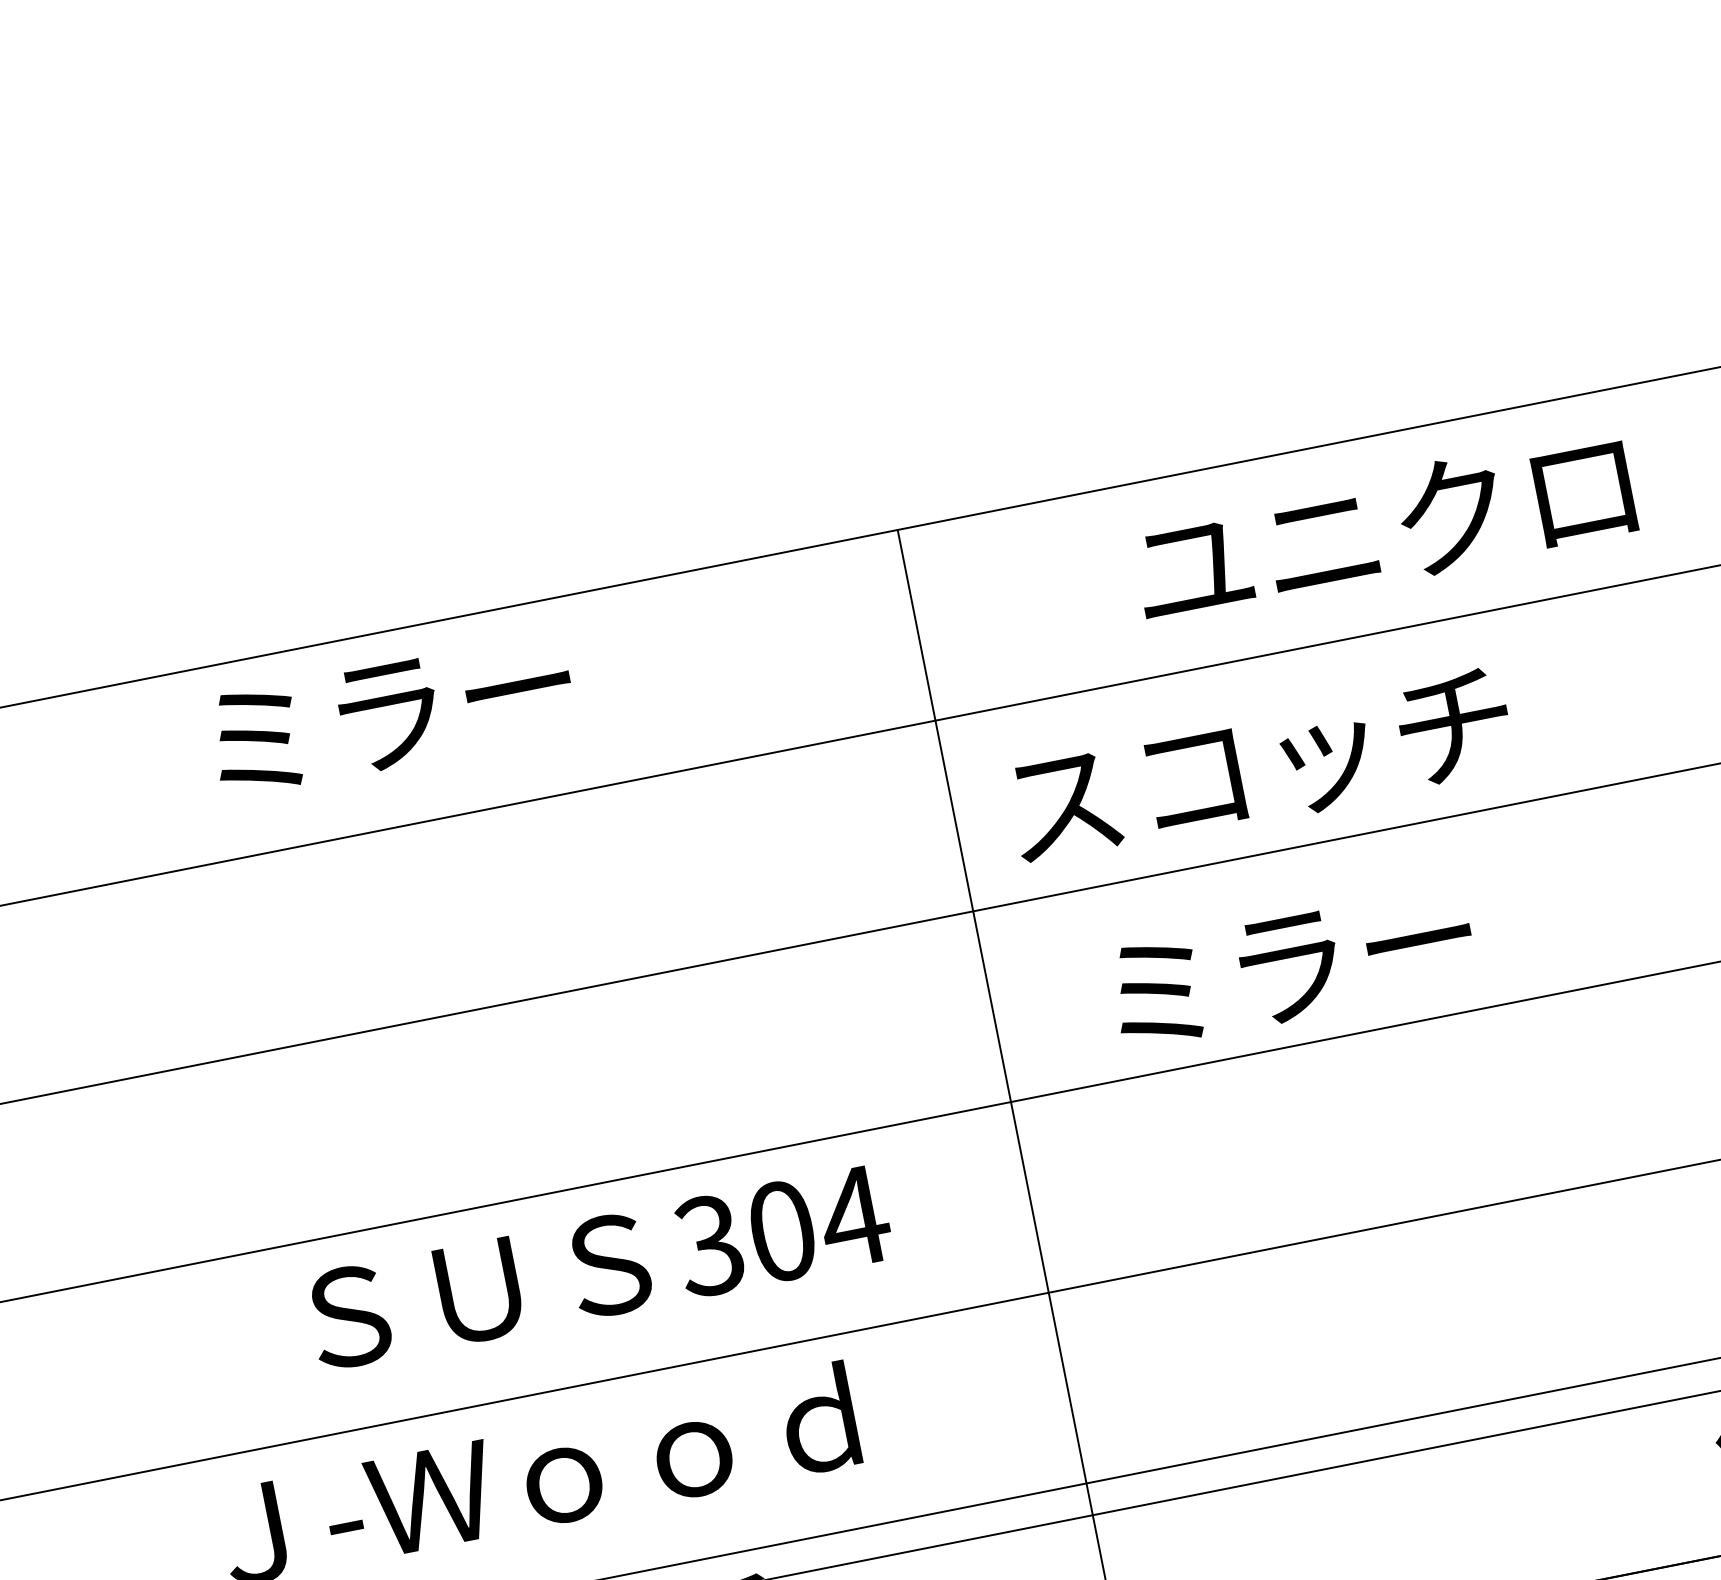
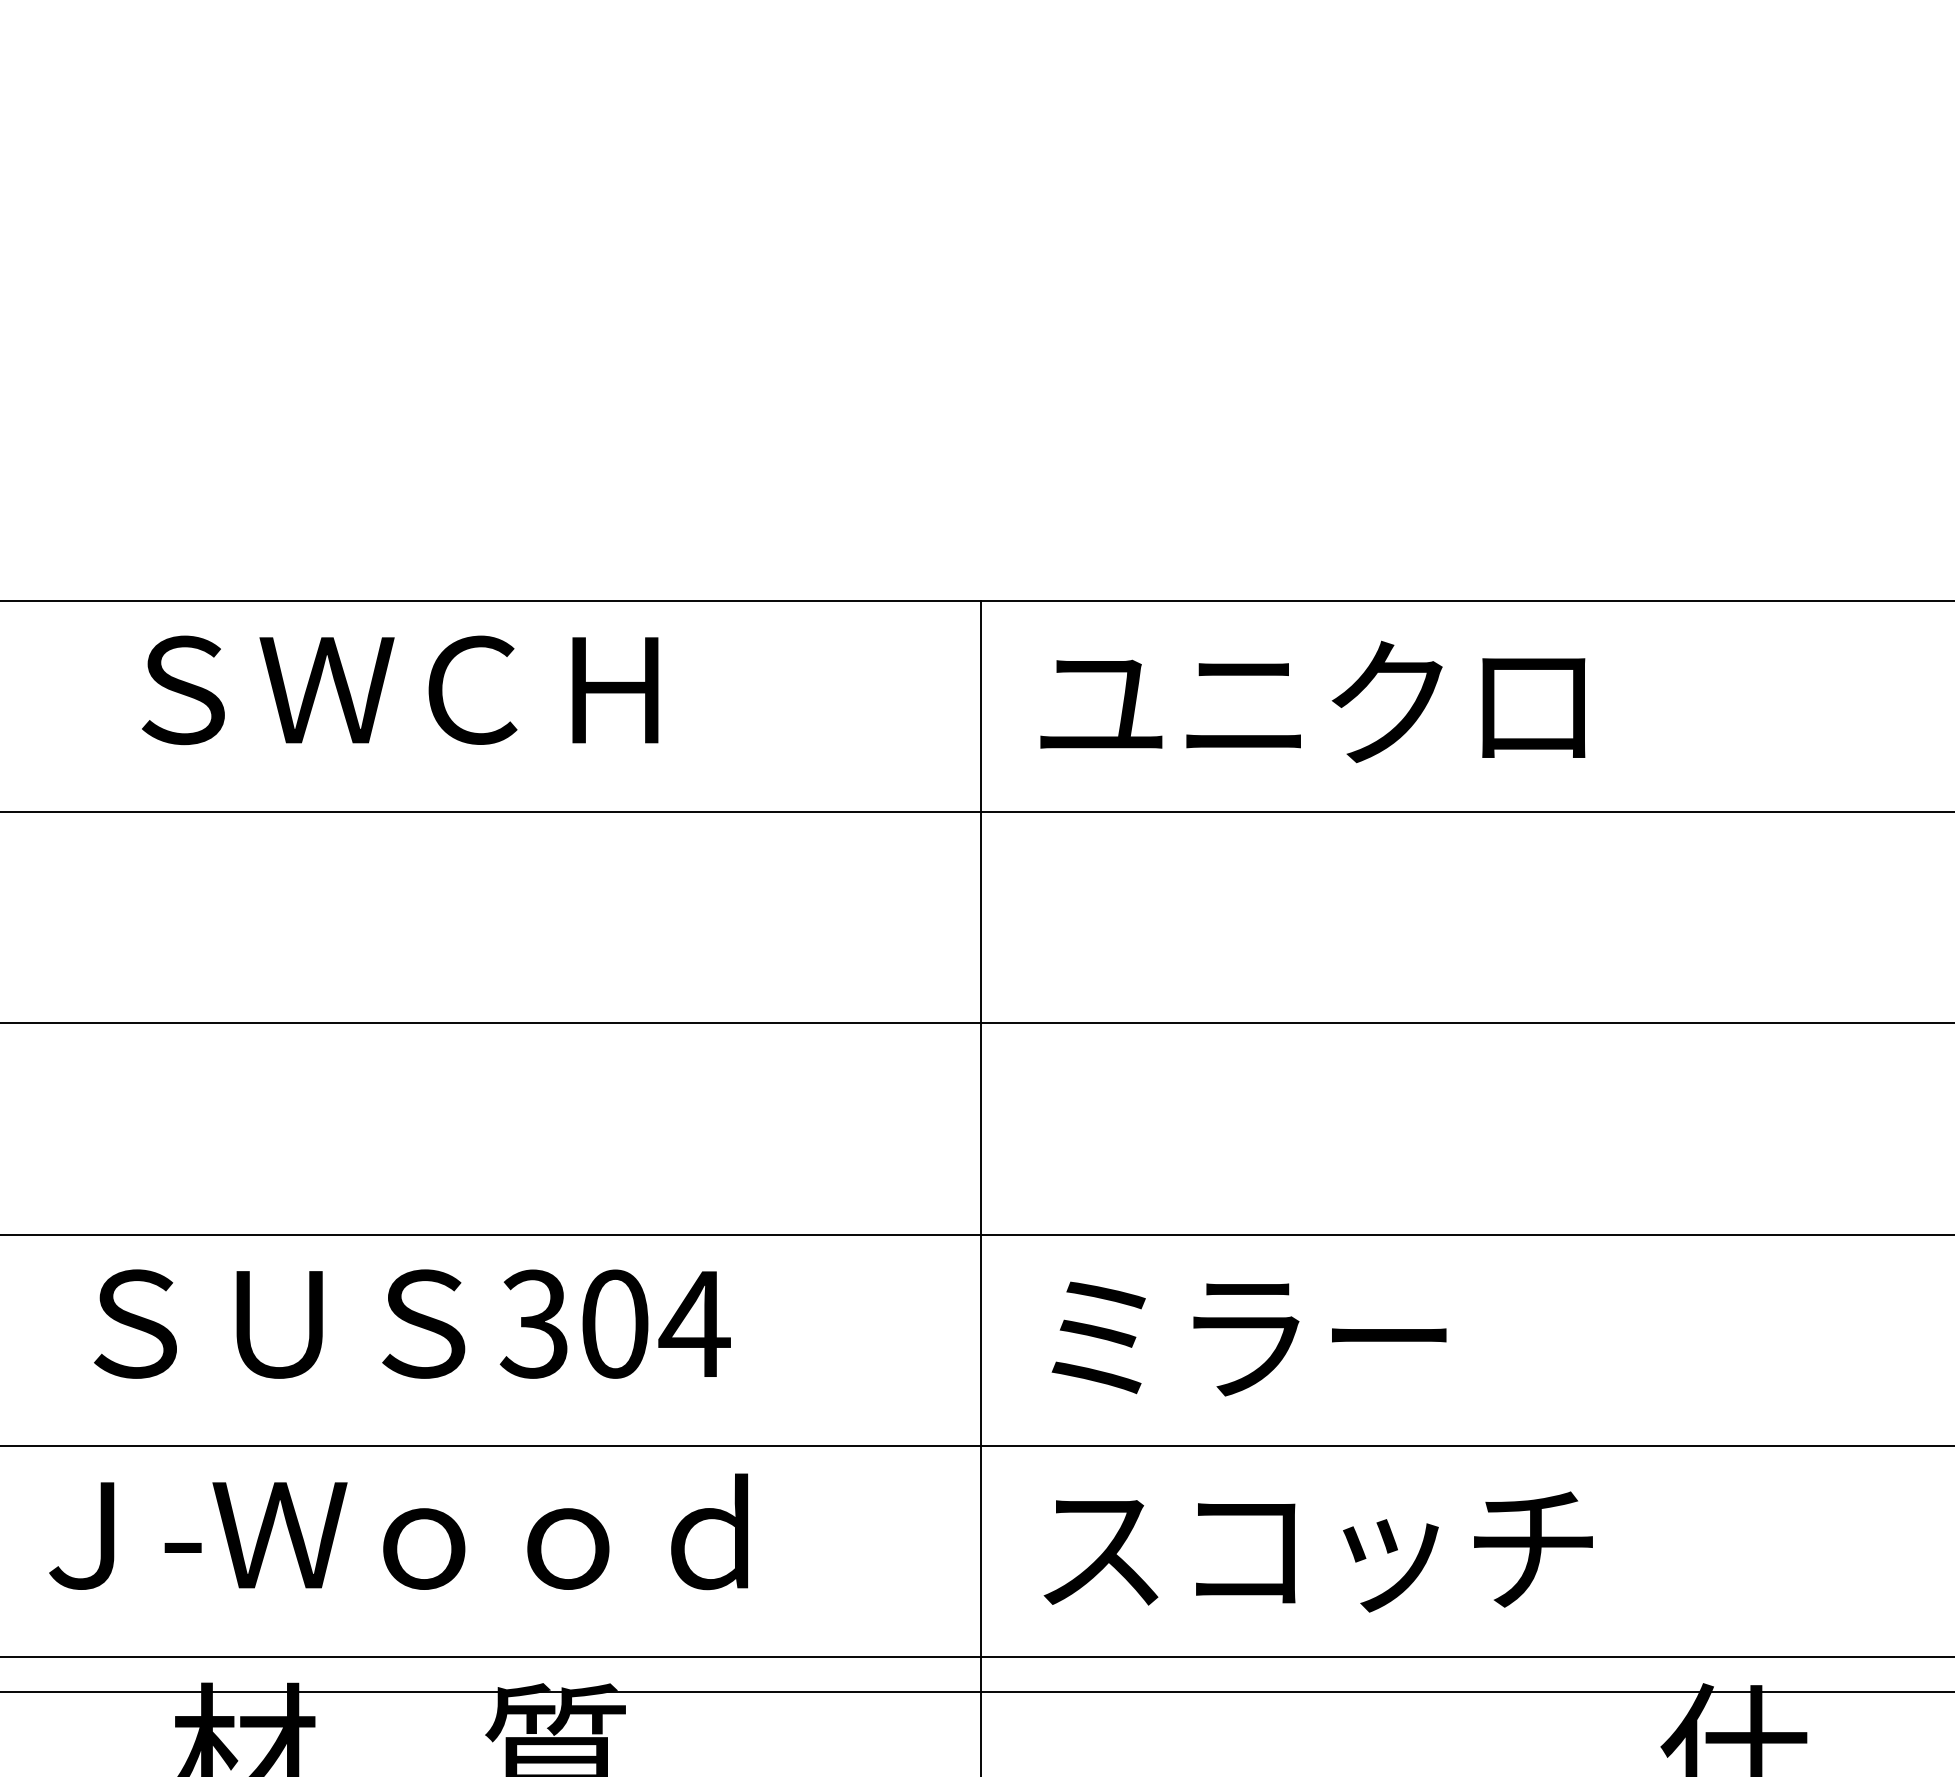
text: (1383, 528) -> (1312, 701), moved
text: (389, 715) -> (400, 691), ミラー -> ＳＷＣＨ
text: (1260, 767) -> (1317, 1551), moved
text: (1292, 967) -> (1248, 1338), moved
text: (599, 1266) -> (412, 1323), moved

